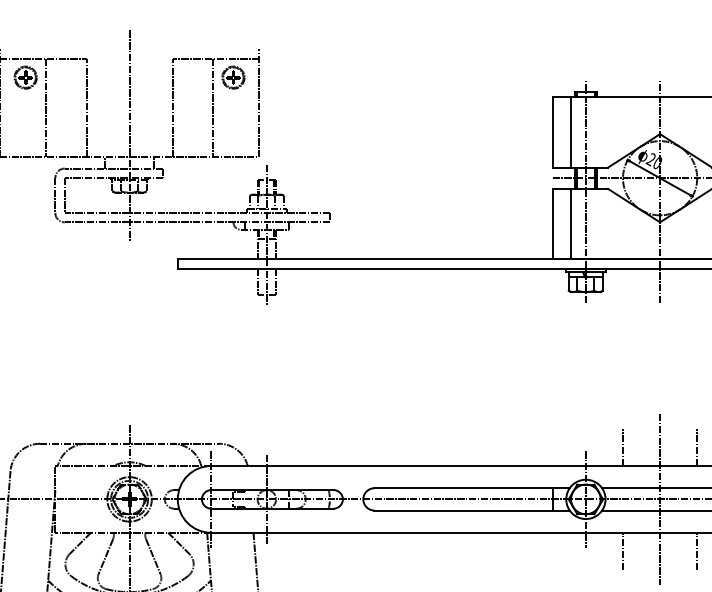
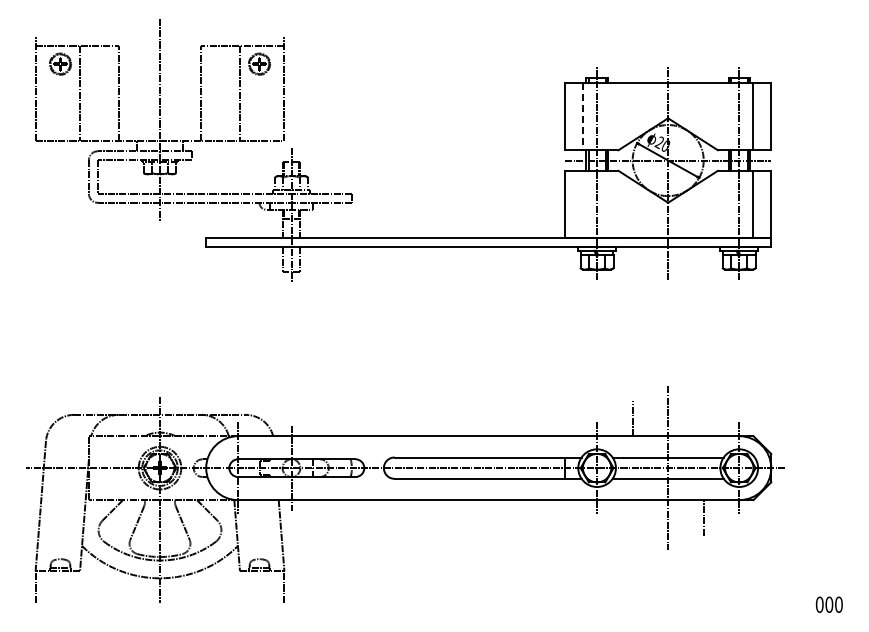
line: (570, 132) -> (582, 116), solid -> dashed
line: (570, 224) -> (582, 204), removed
line: (696, 447) -> (703, 418), removed
line: (622, 550) -> (632, 517), removed

